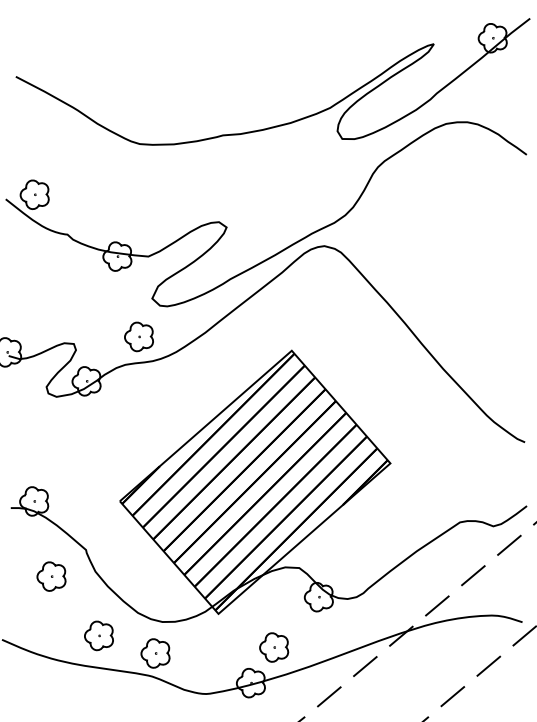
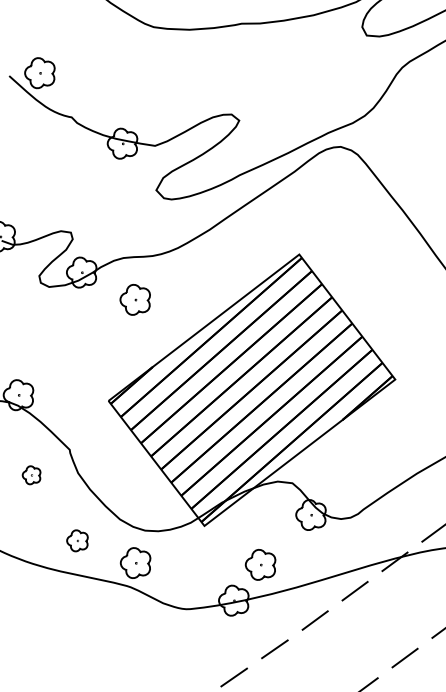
part: (138, 336) -> (134, 299), moved
part: (51, 576) -> (31, 475), size x0.6
part: (98, 635) -> (76, 540), size x0.7

